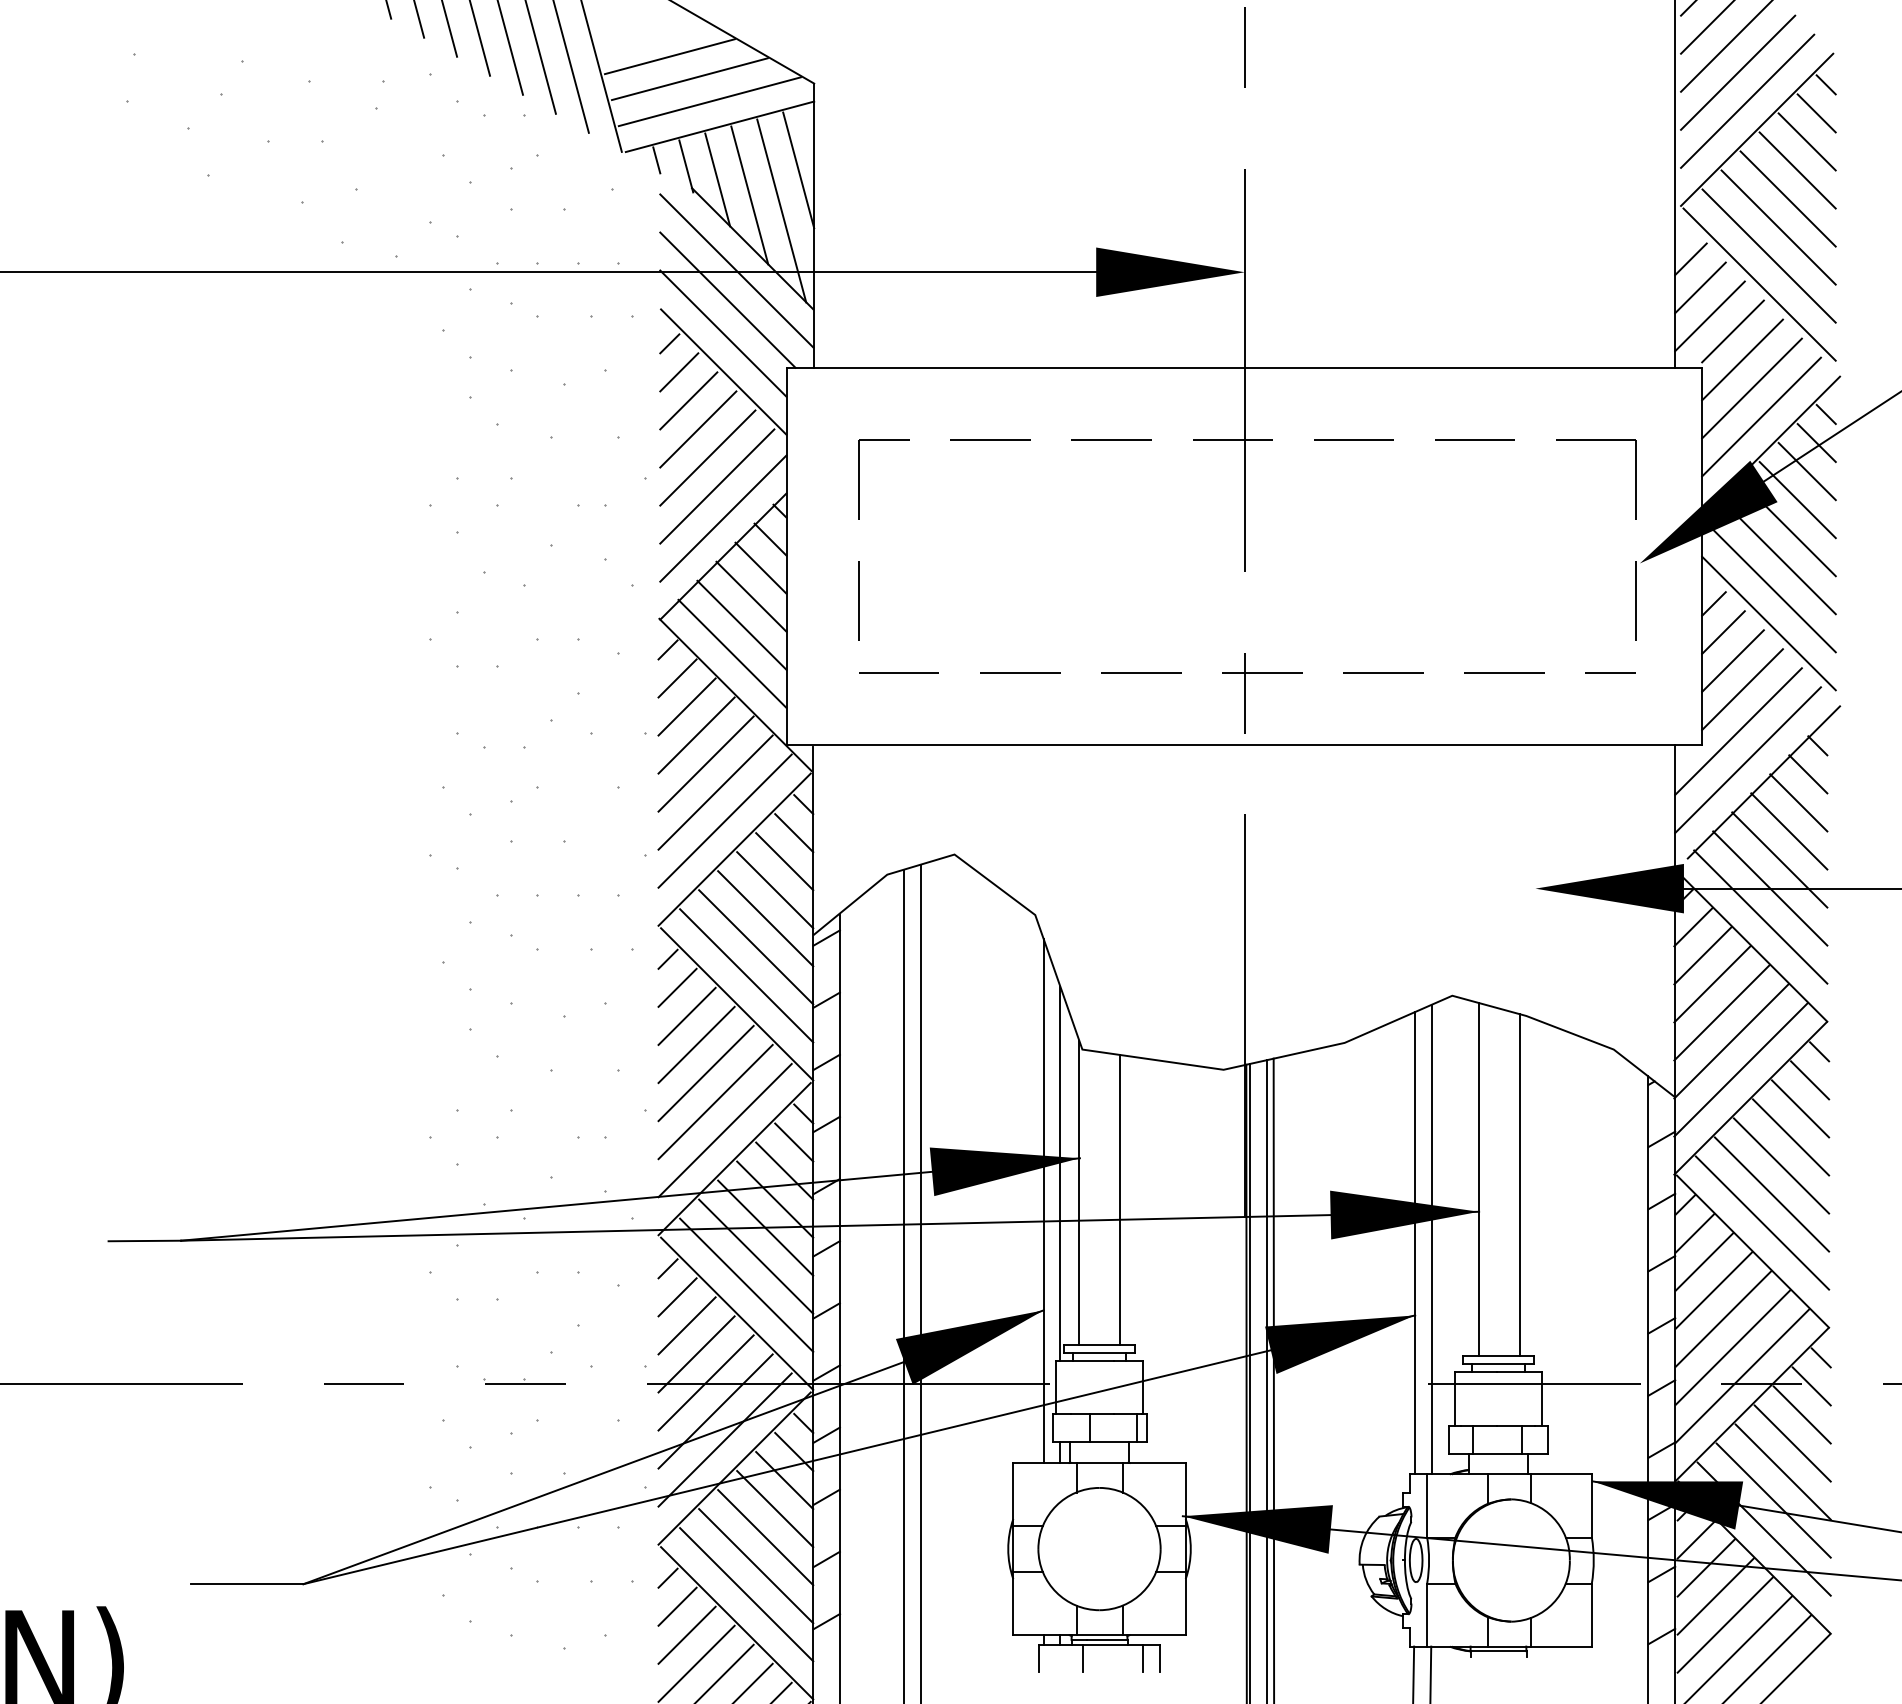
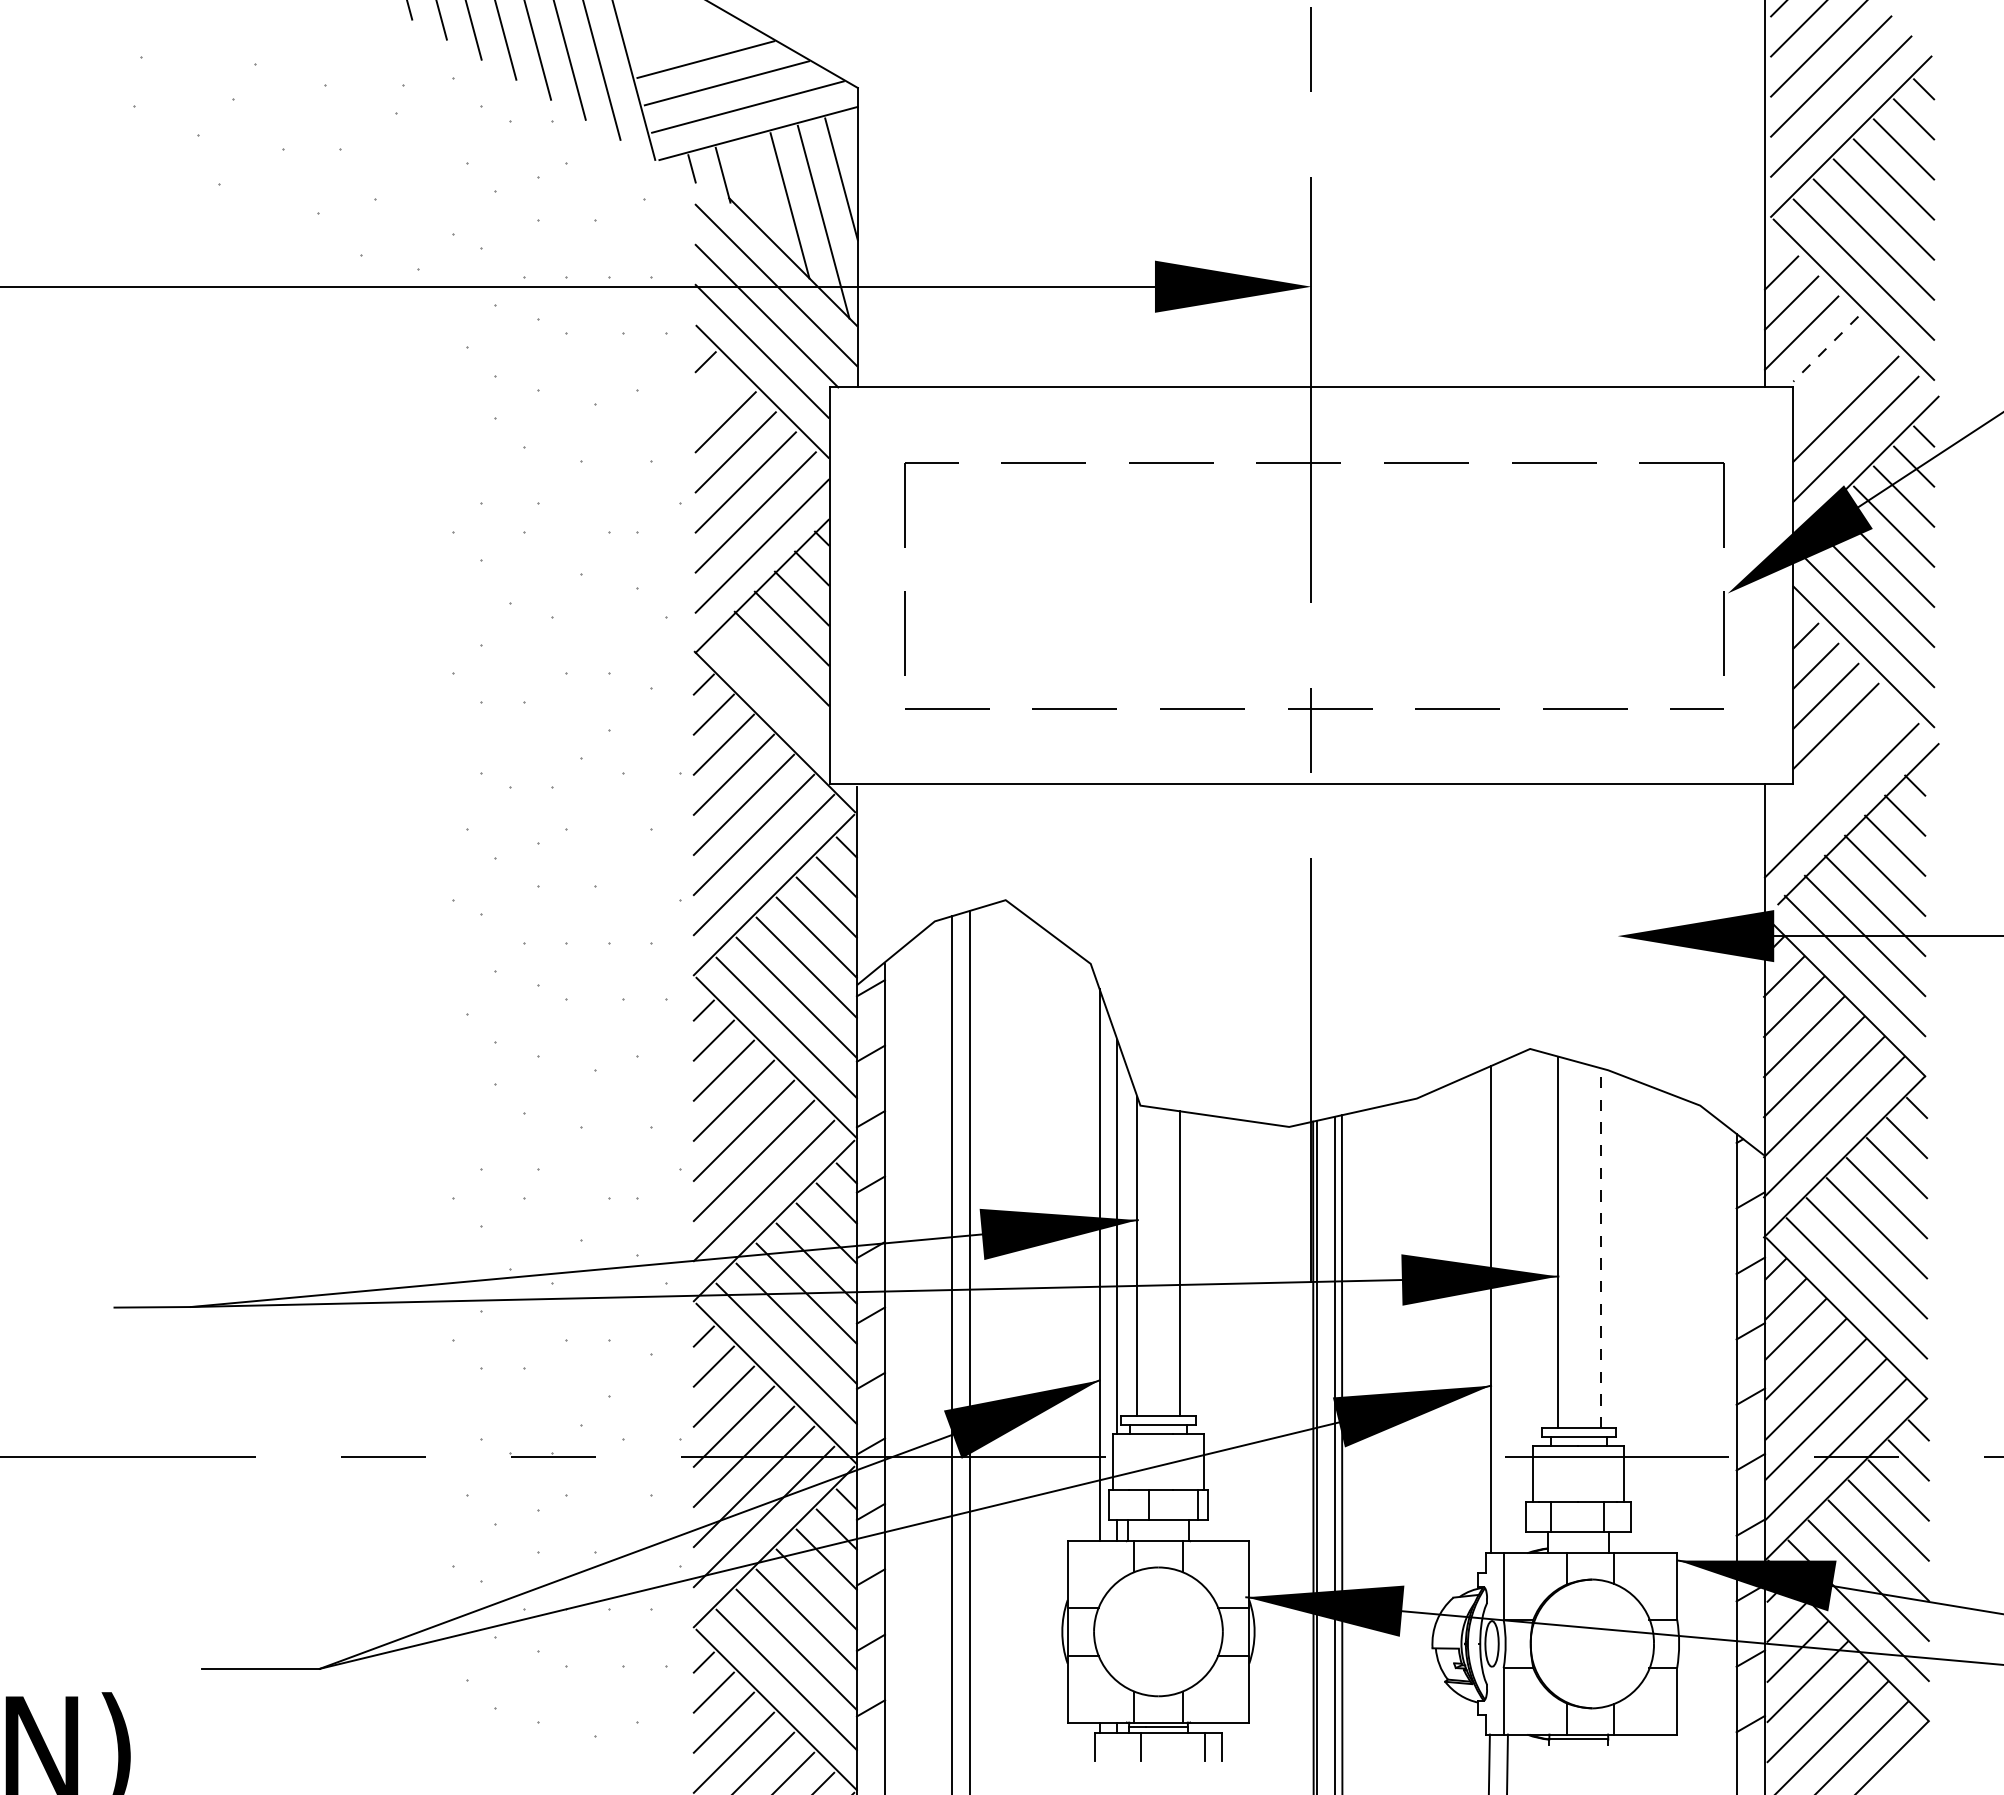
line: (717, 179) -> (756, 189), removed
line: (1732, 331) -> (1825, 349), solid -> dashed
line: (1742, 359) -> (1835, 378), removed
line: (679, 372) -> (715, 392), removed
line: (732, 653) -> (771, 688), removed
line: (1738, 731) -> (1831, 770), removed
line: (1519, 1184) -> (1600, 1247), solid -> dashed
line: (1431, 1239) -> (1508, 1305), removed

